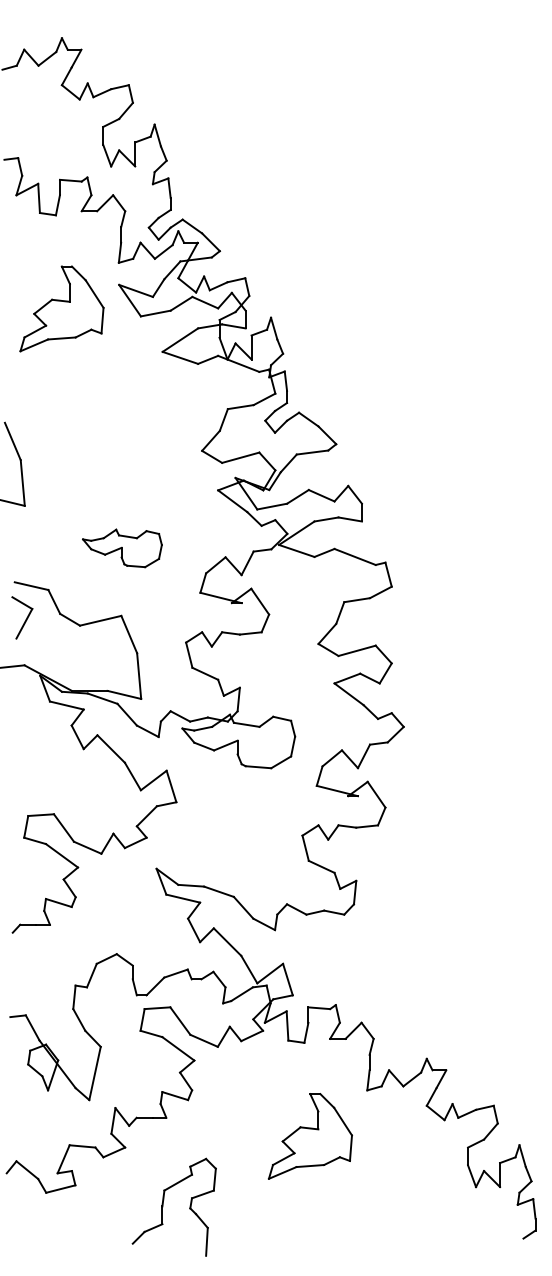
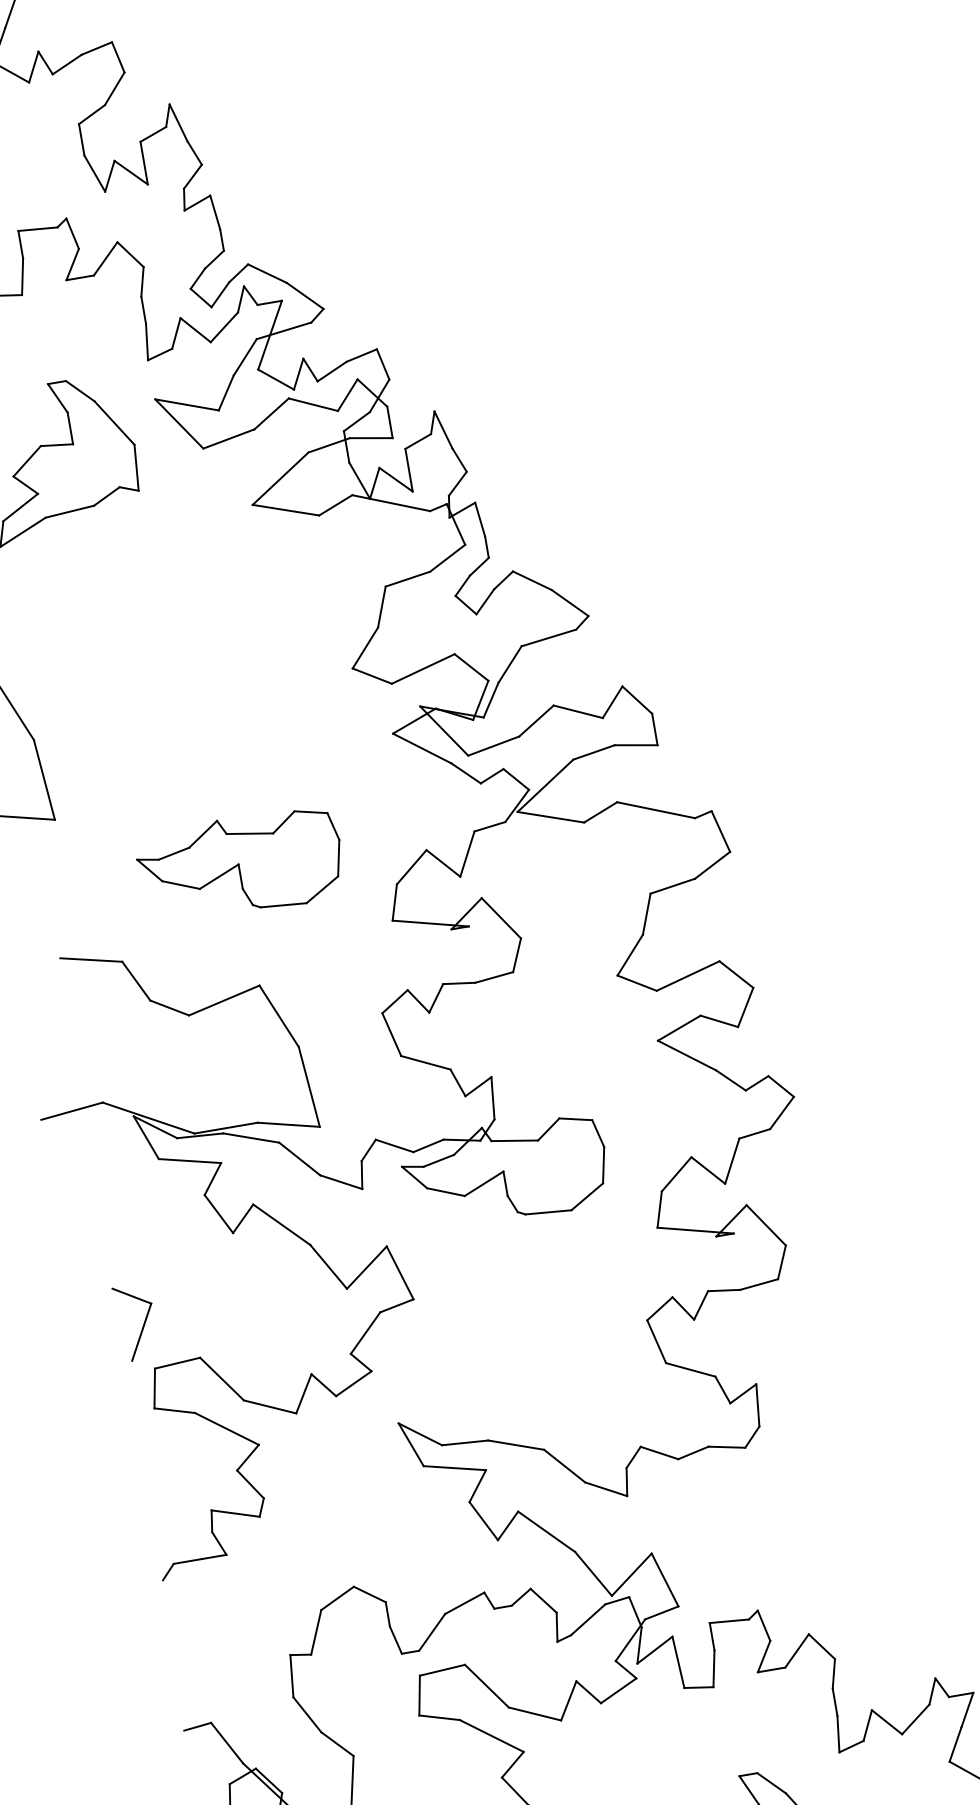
part: (122, 548) -> (241, 865), size x1.43
part: (22, 617) -> (136, 1321), moved

